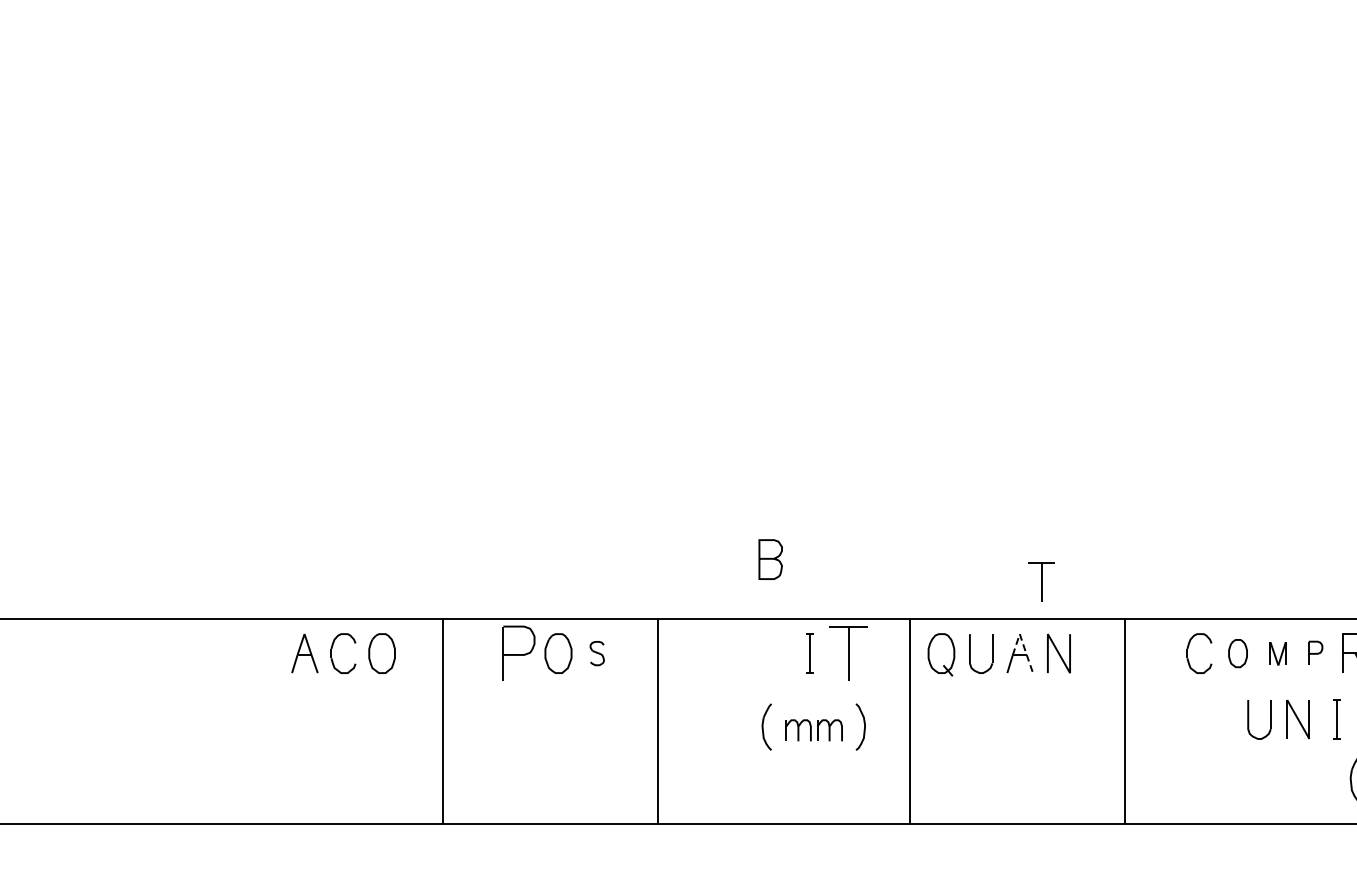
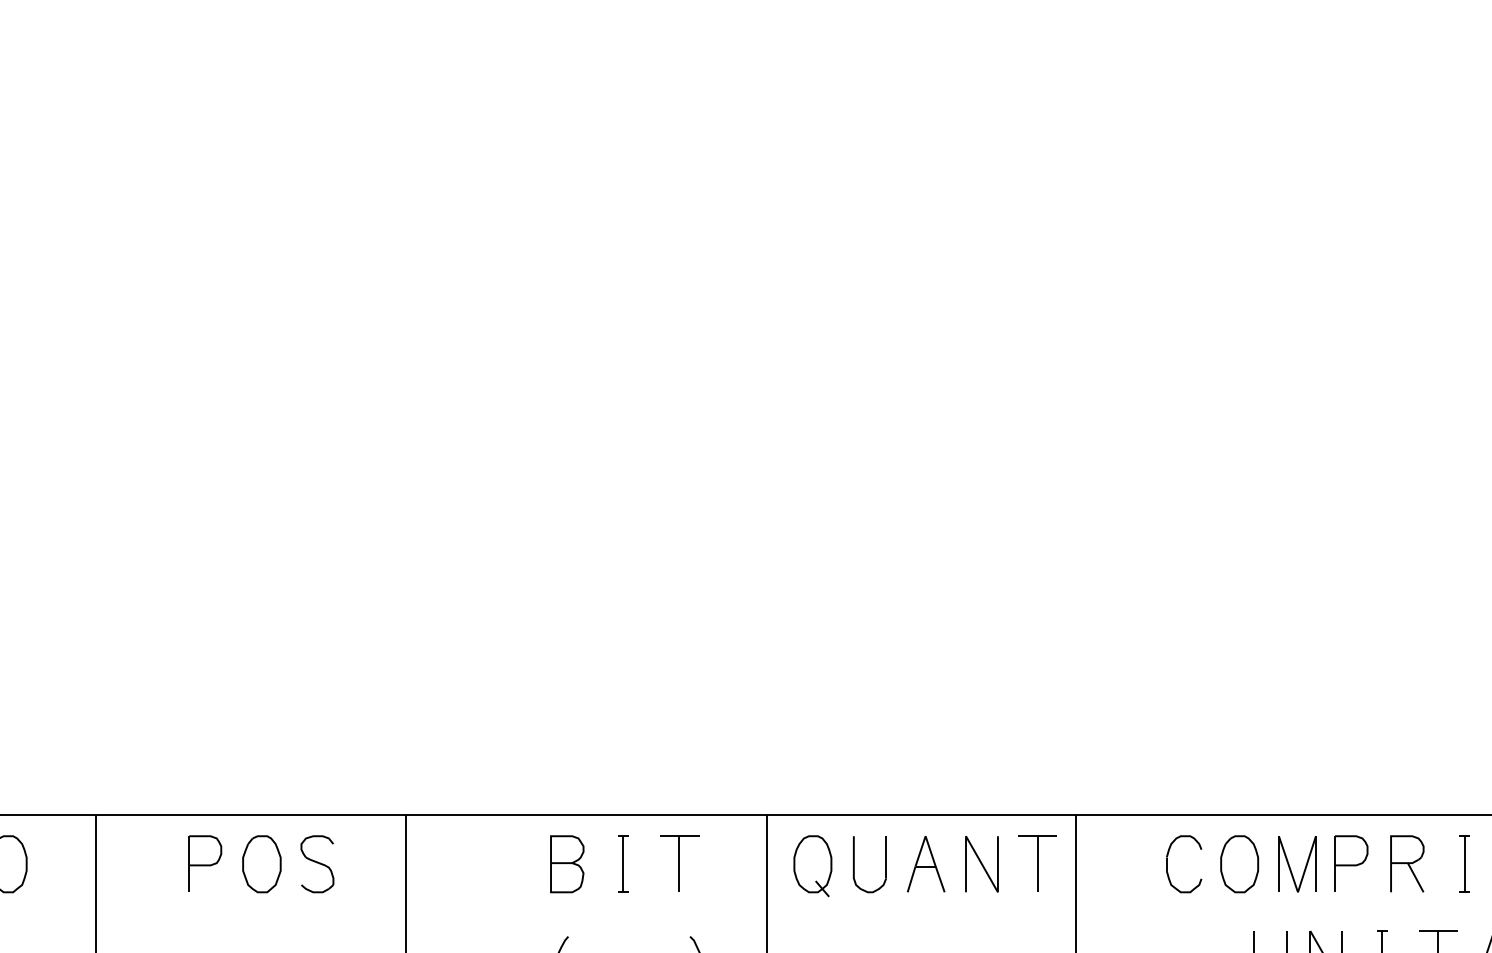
curve: (770, 559) -> (566, 864), moved
part: (1041, 581) -> (1037, 862), moved
line: (1022, 643) -> (929, 849), dashed -> solid
part: (519, 652) -> (205, 862), size x0.71
part: (848, 652) -> (679, 862), size x0.71
part: (1315, 652) -> (1351, 862), size x1.67
part: (597, 653) -> (318, 864), size x1.67
part: (1237, 653) -> (1238, 864), size x1.43
part: (1277, 653) -> (1296, 864), size x1.67

